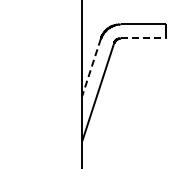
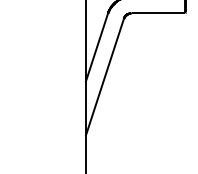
line: (143, 38) -> (158, 13), dashed -> solid
line: (91, 68) -> (96, 49), dashed -> solid

